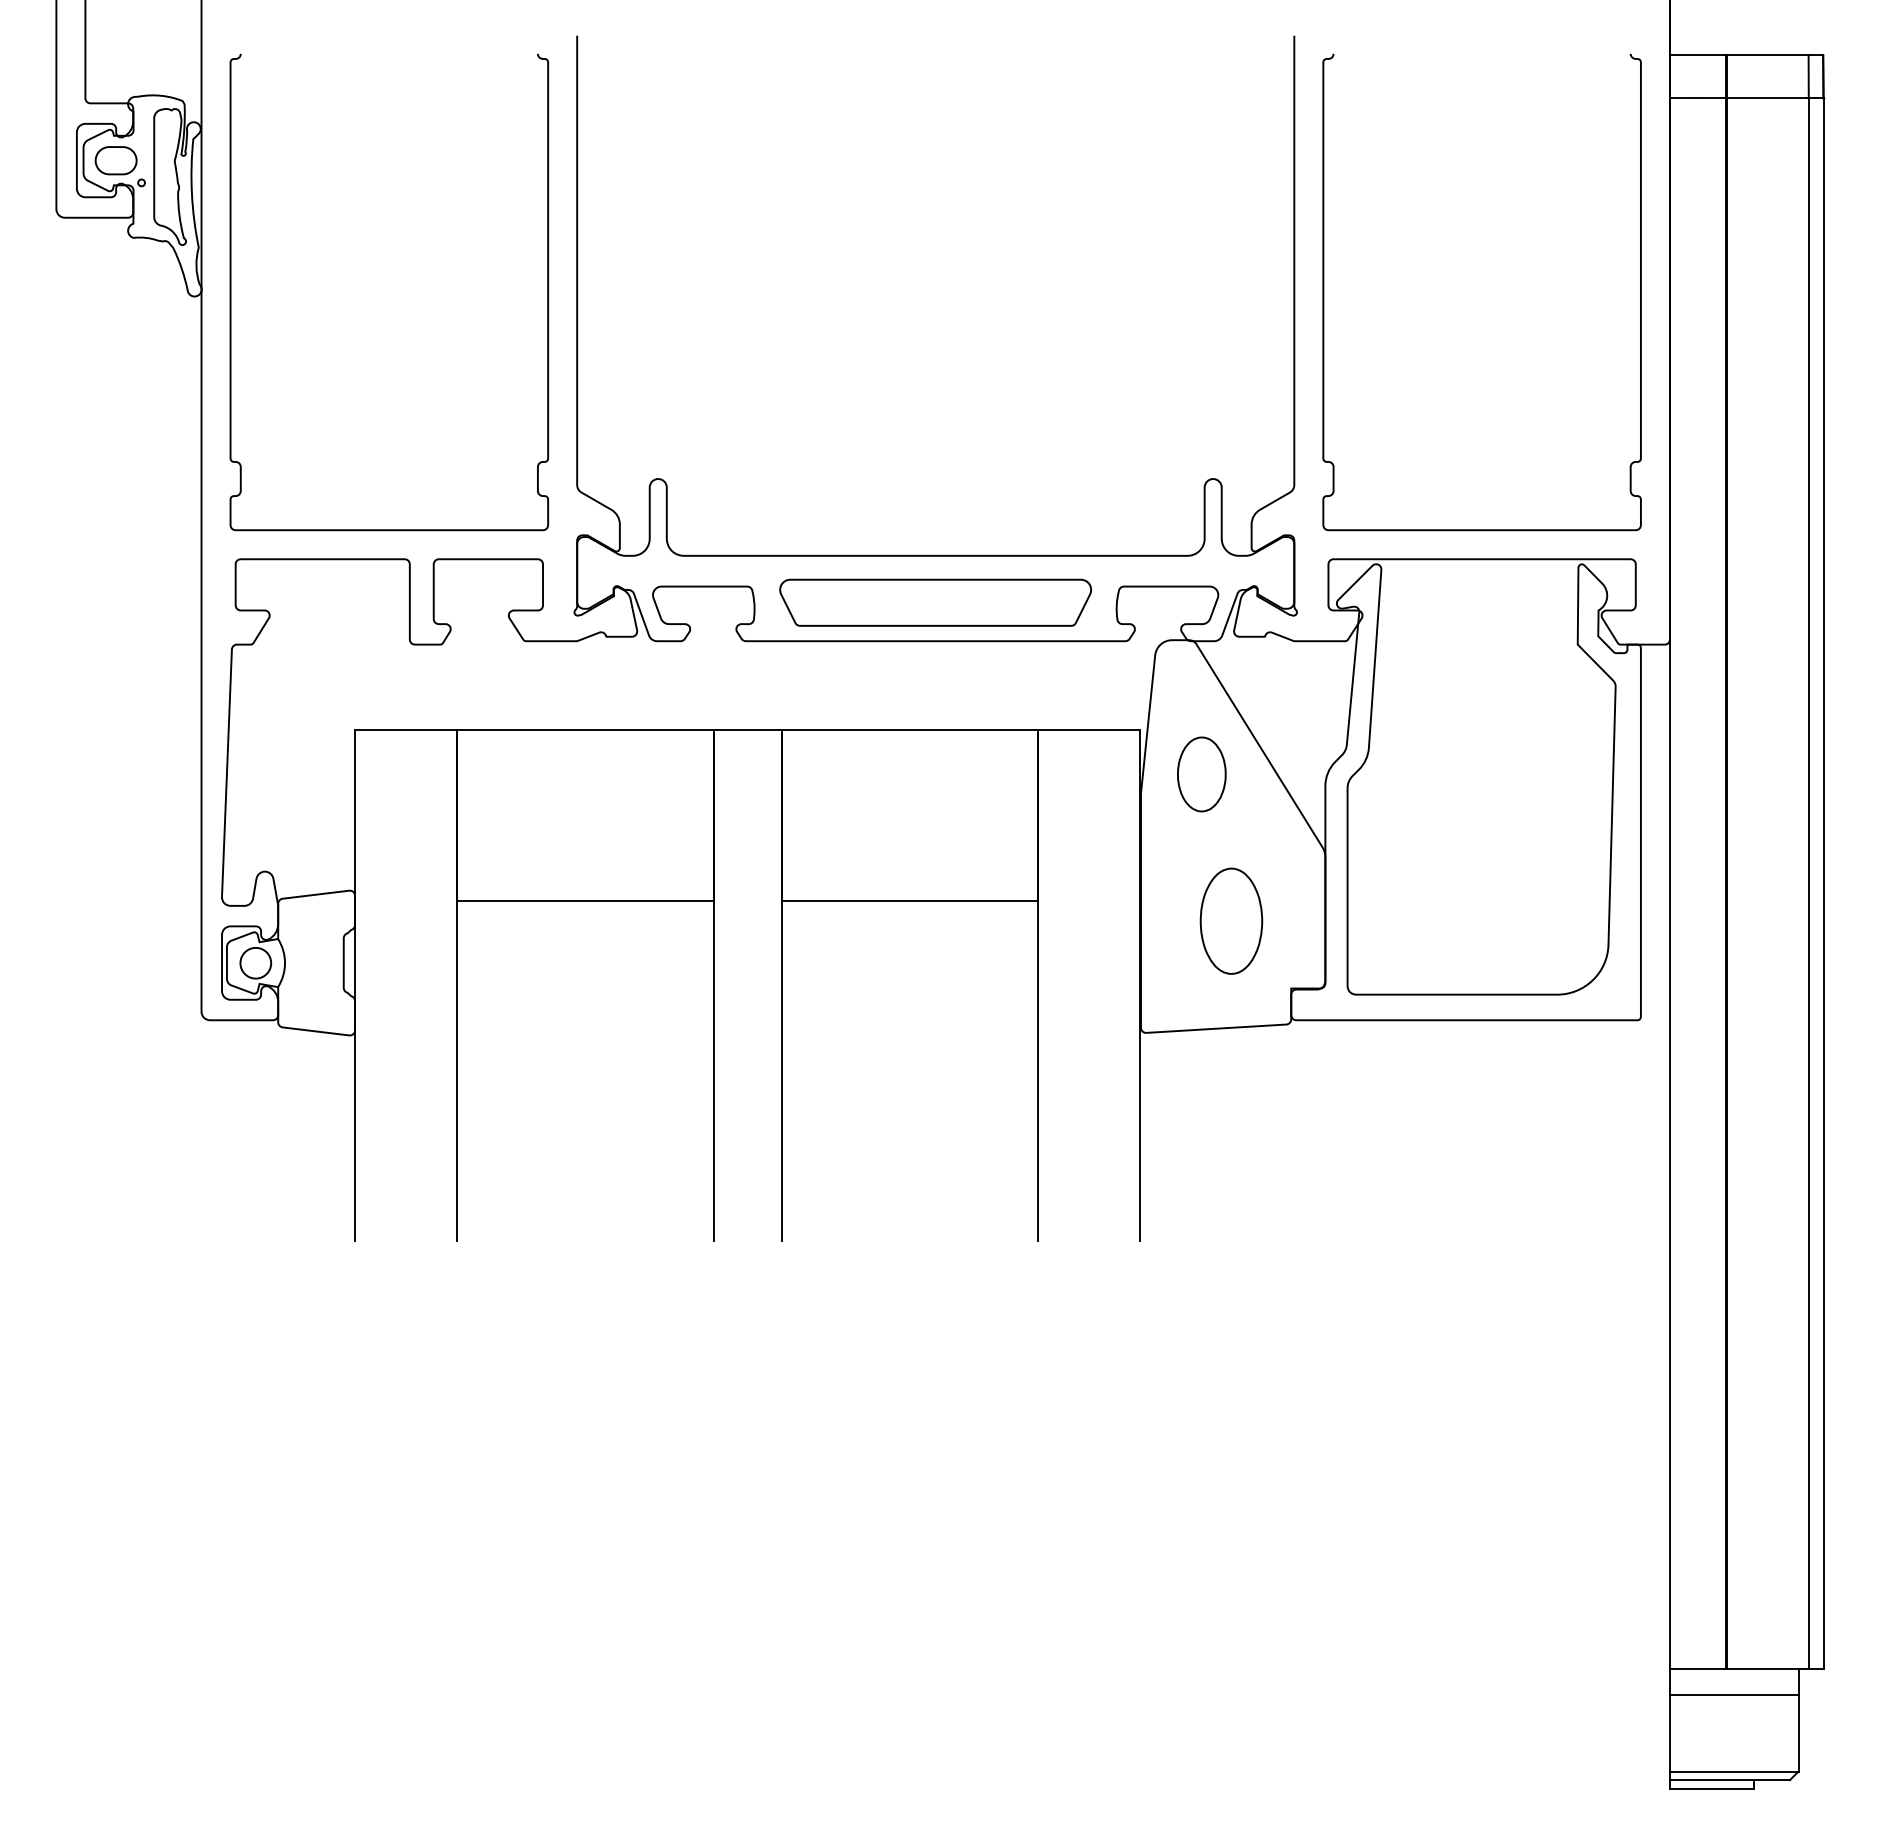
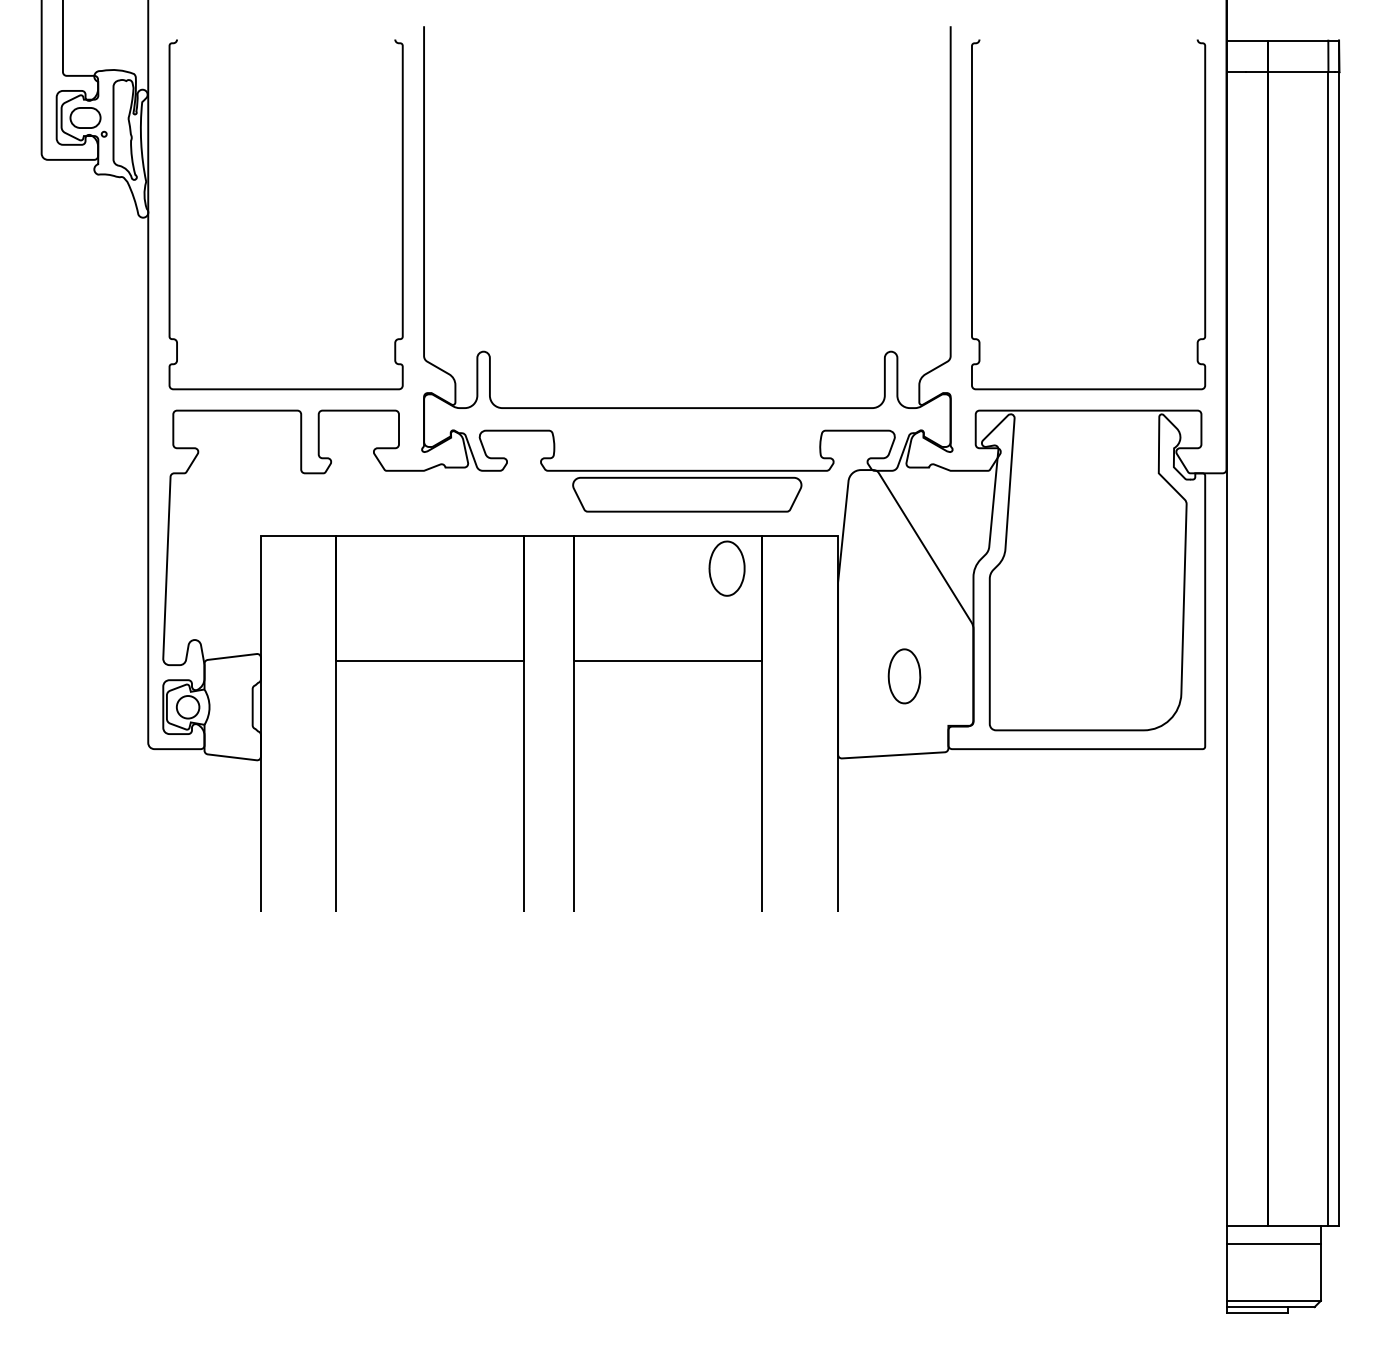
part: (935, 602) -> (687, 494), moved
part: (1201, 774) -> (726, 568), moved
part: (1231, 920) -> (904, 675), size x0.7

